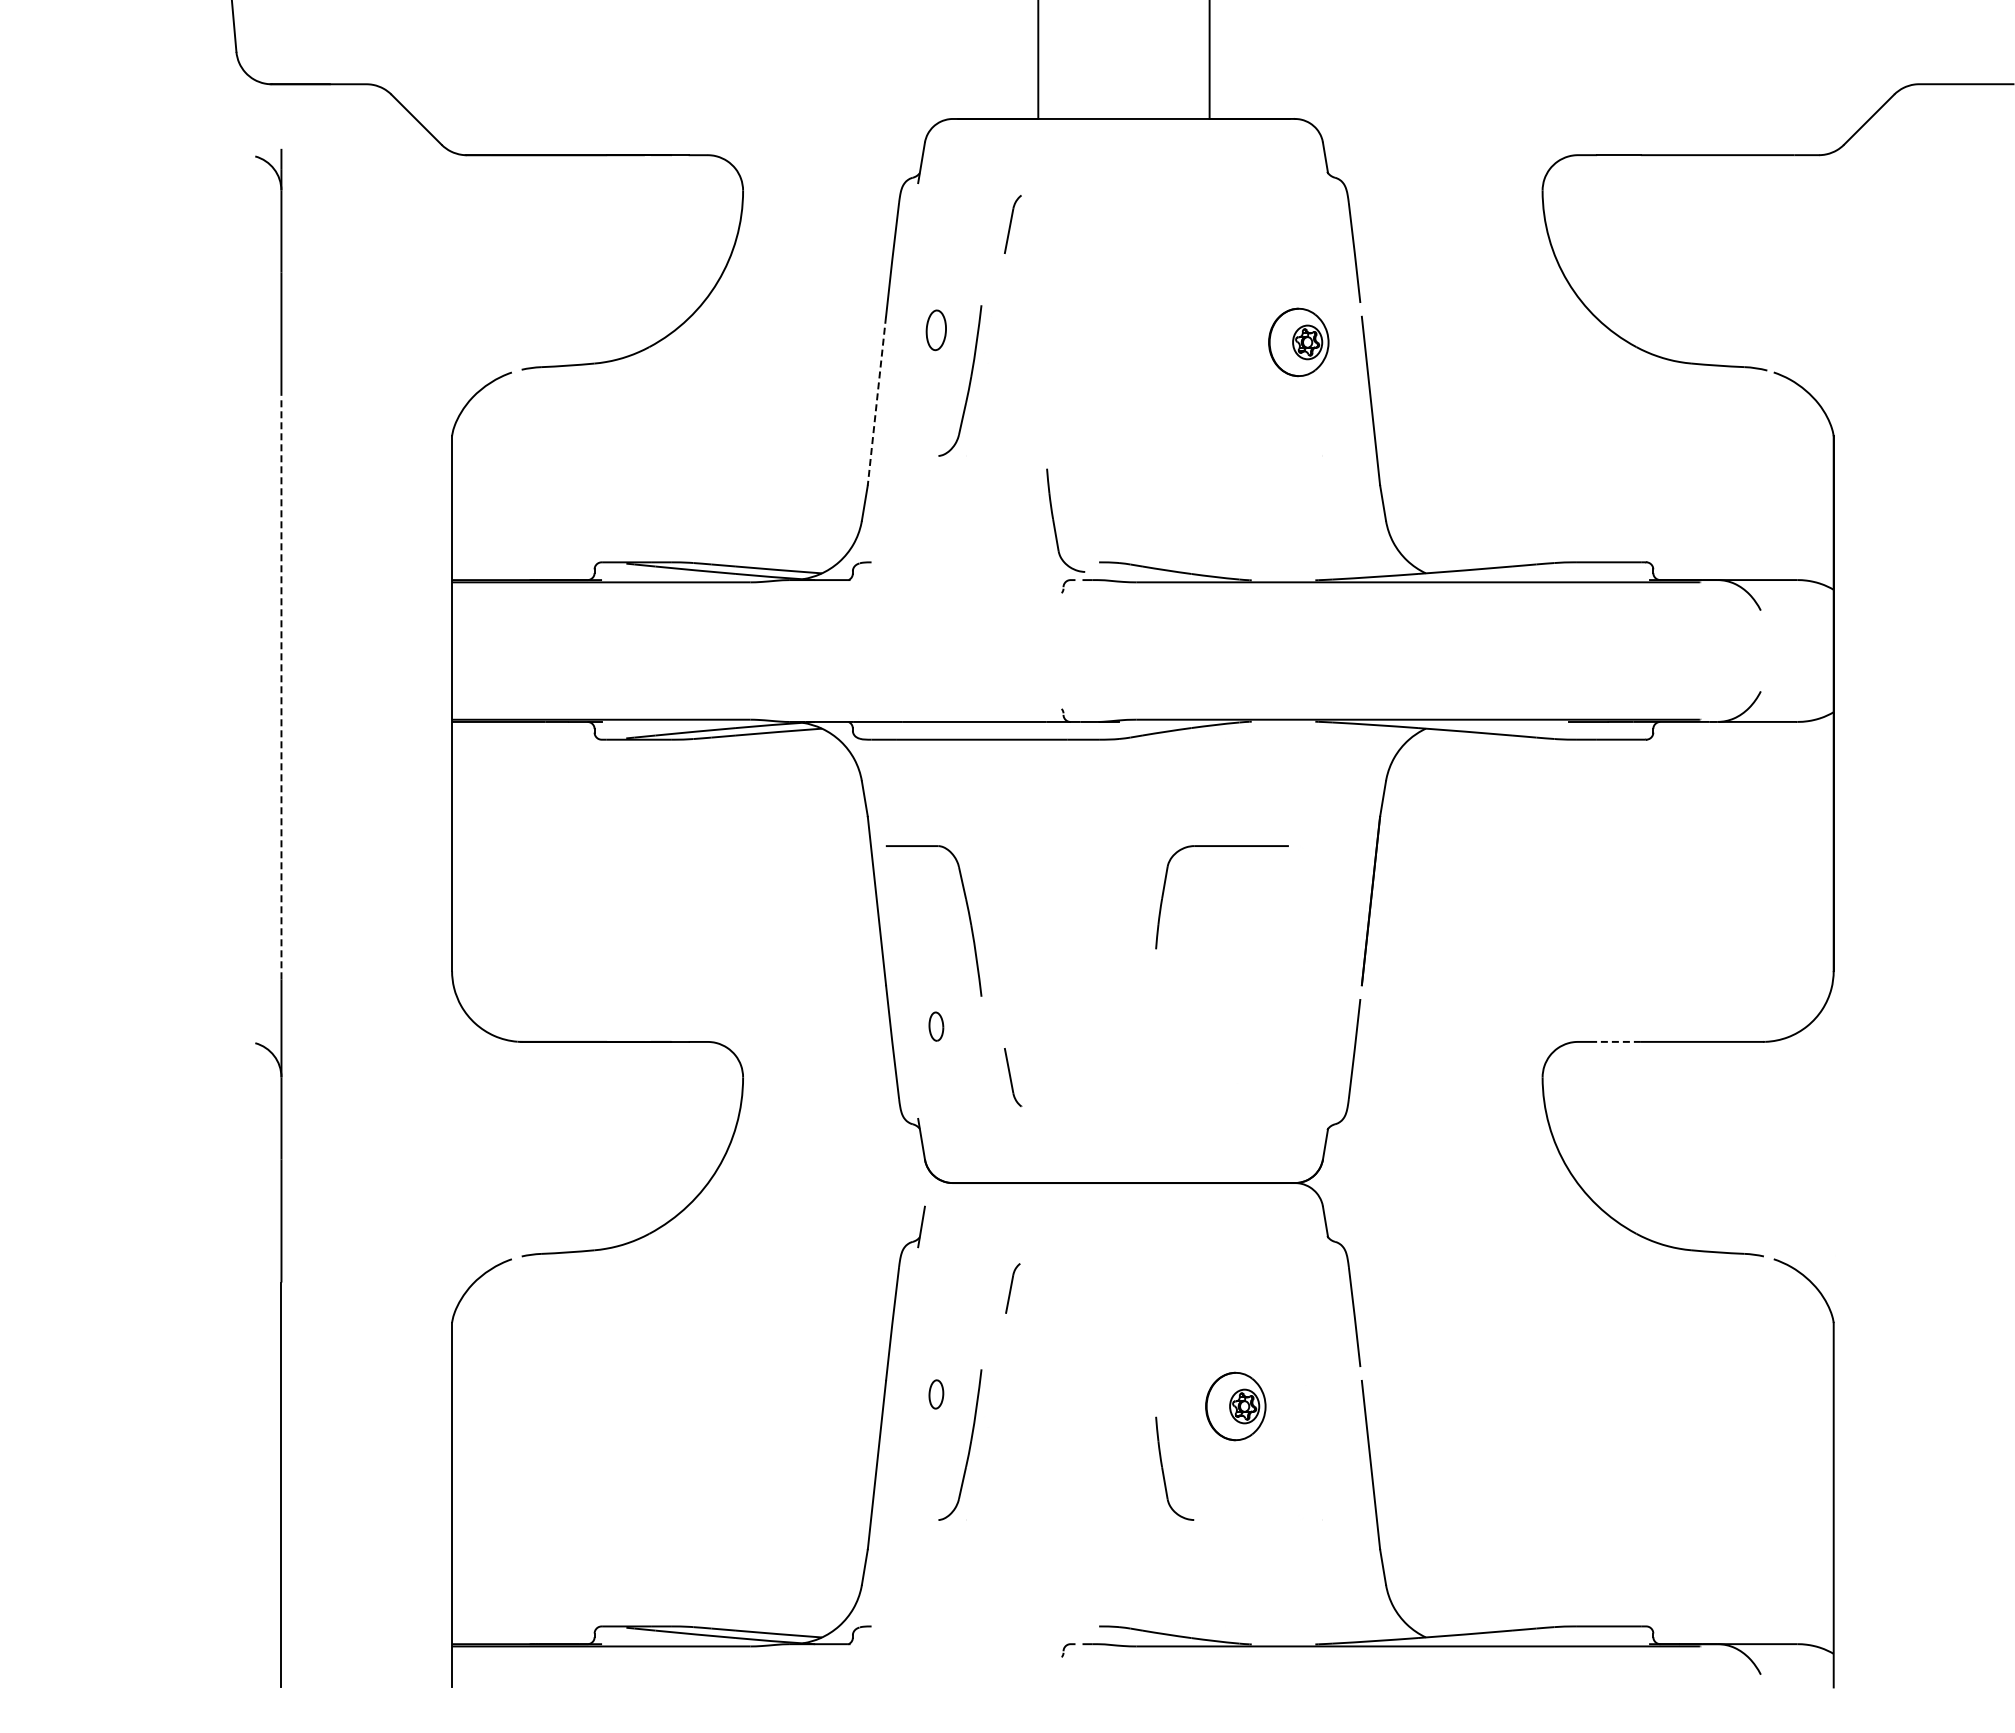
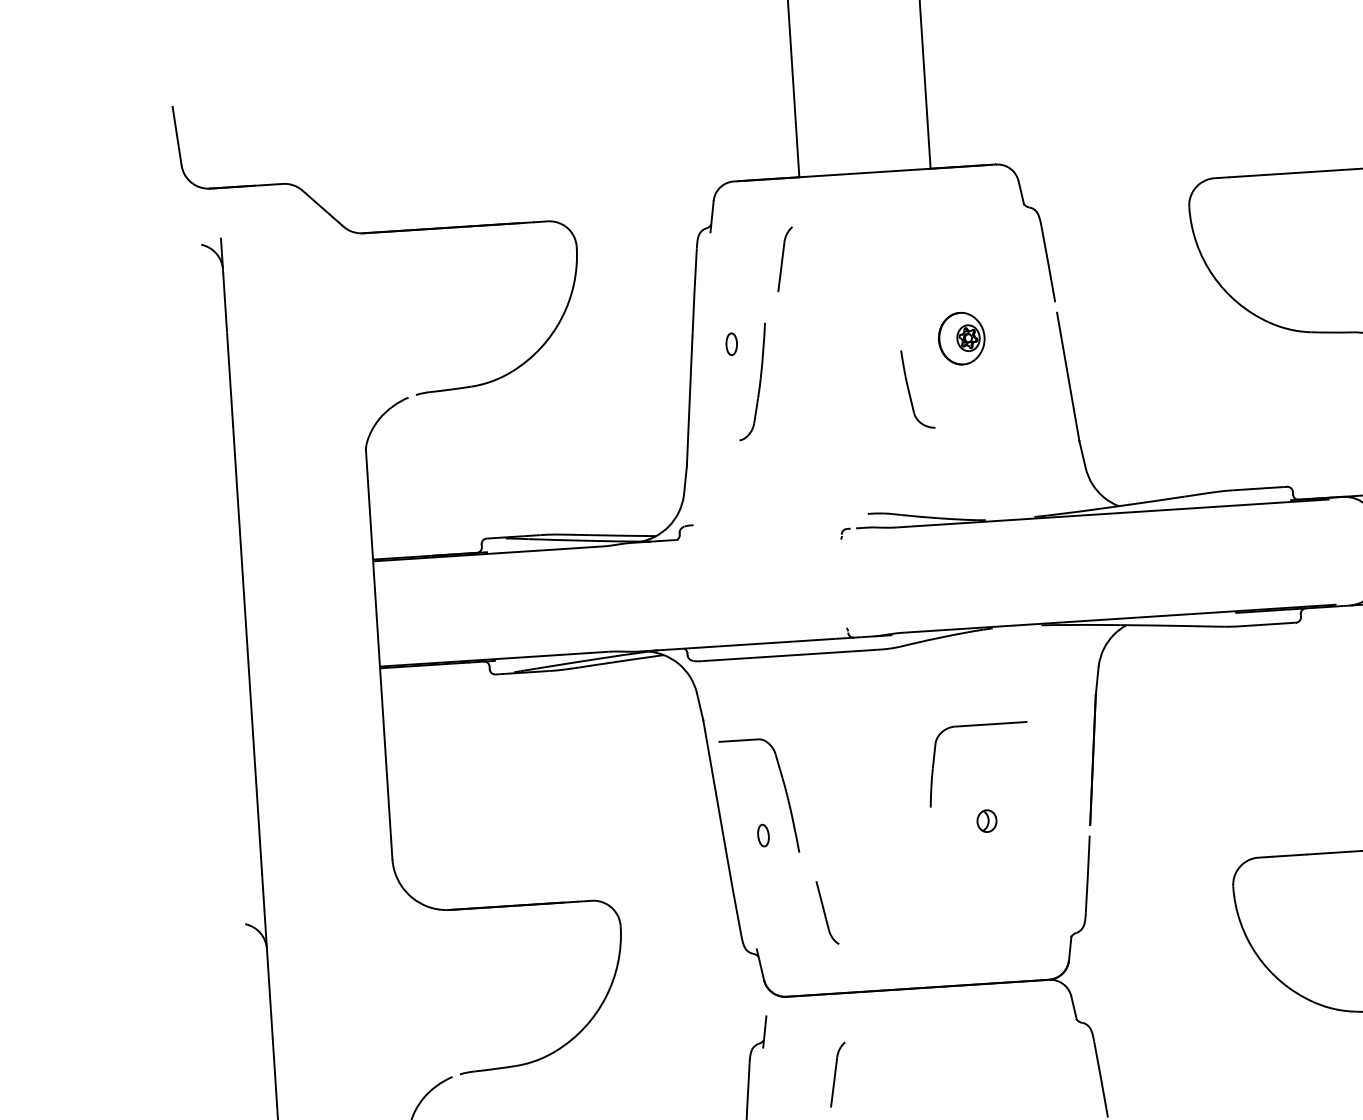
part: (1012, 224) -> (784, 259), size x1.43
part: (936, 330) -> (731, 344), size x0.71
part: (1298, 342) -> (961, 338), moved
line: (876, 400) -> (689, 400), dashed -> solid
part: (1054, 520) -> (909, 389), moved
line: (281, 687) -> (247, 650), dashed -> solid
part: (1227, 971) -> (986, 821), added
part: (936, 1026) -> (763, 835), moved
line: (1618, 1041) -> (1289, 855), dashed -> solid
part: (1012, 1077) -> (827, 912), size x1.43
part: (1012, 1288) -> (837, 1074), size x1.67

